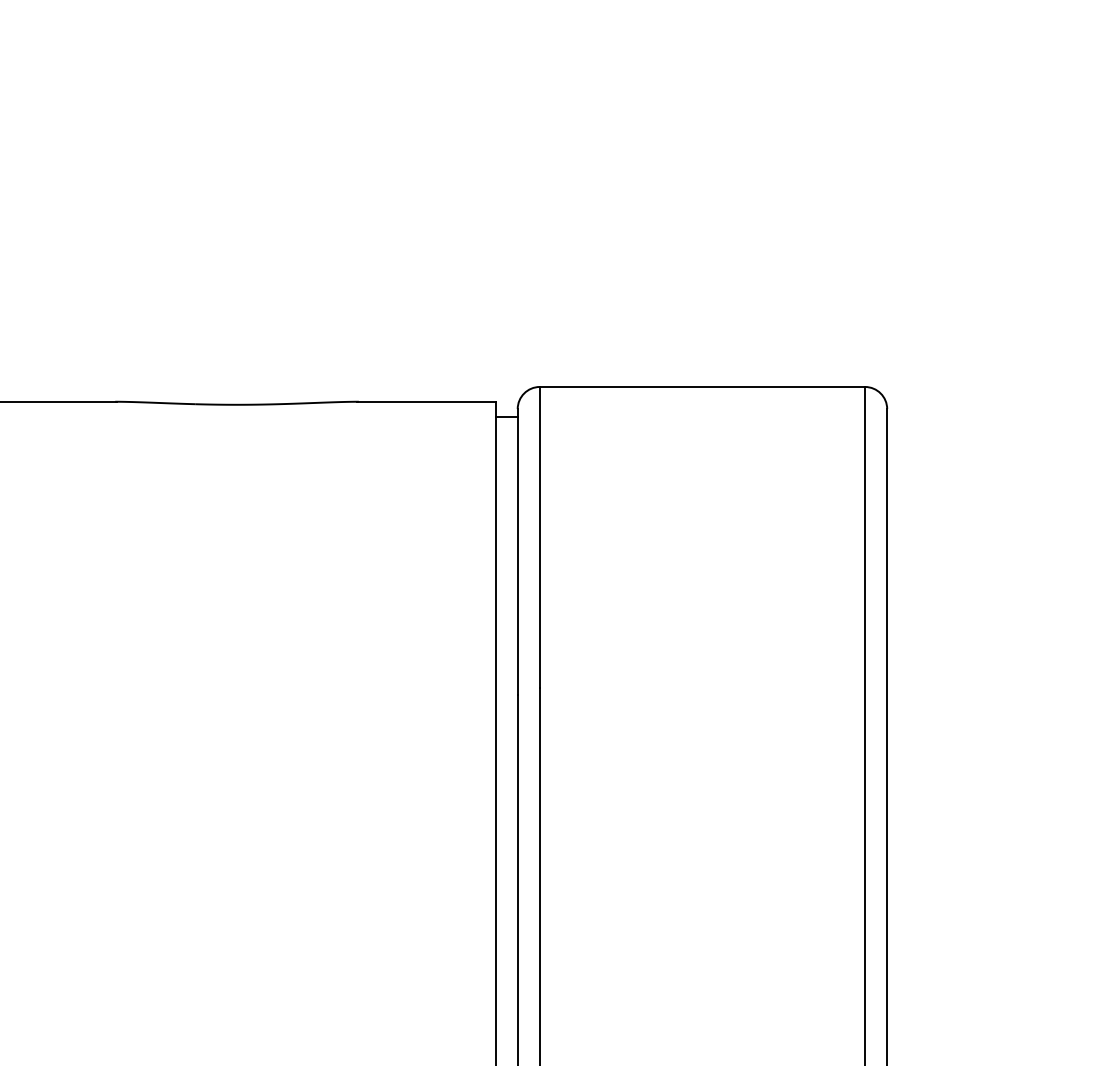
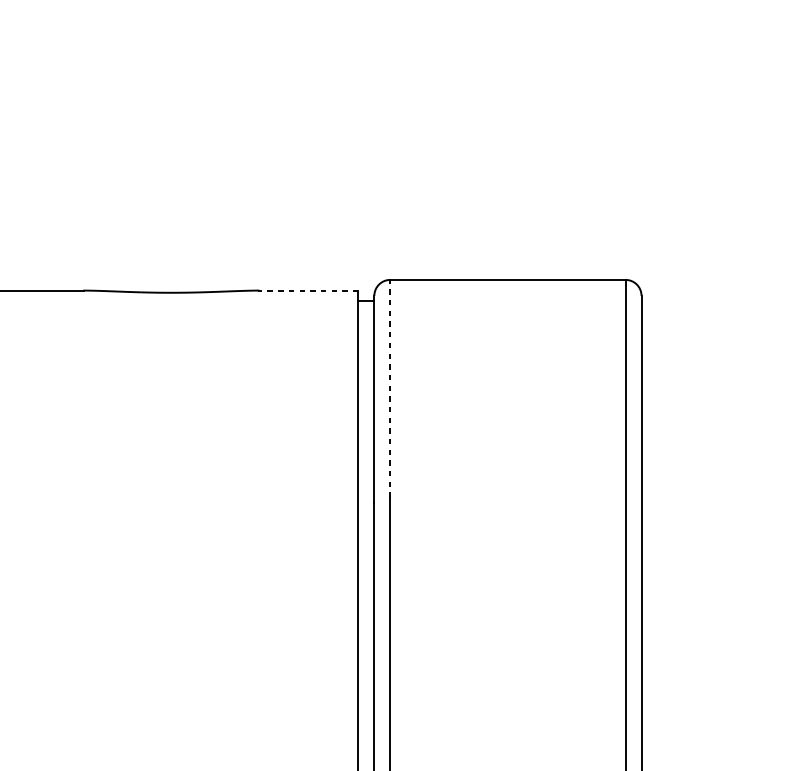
line: (425, 401) -> (307, 290), solid -> dashed
line: (539, 537) -> (390, 388), solid -> dashed

